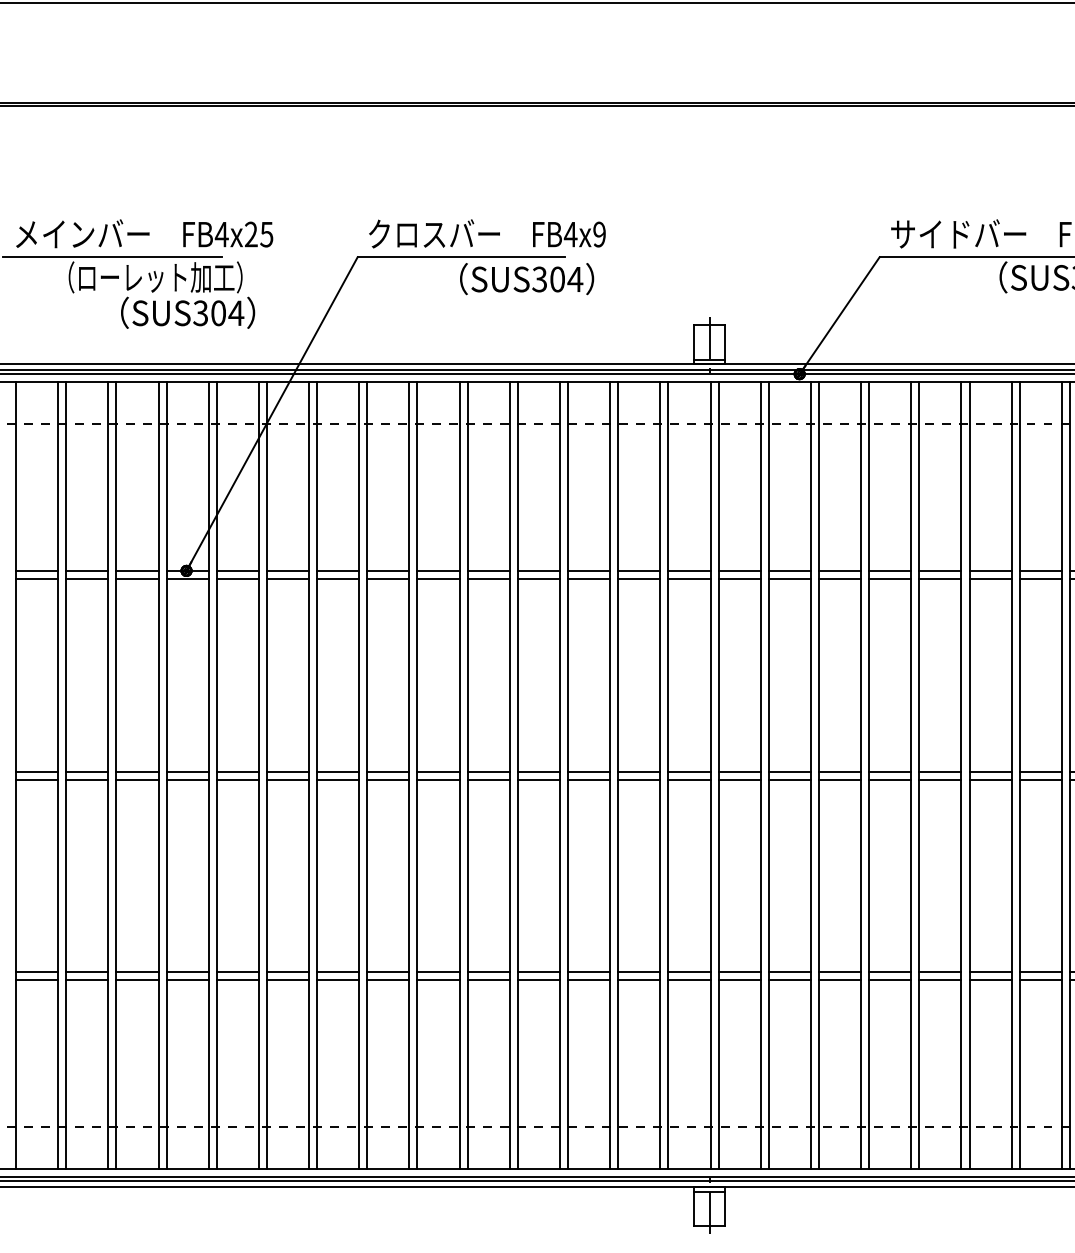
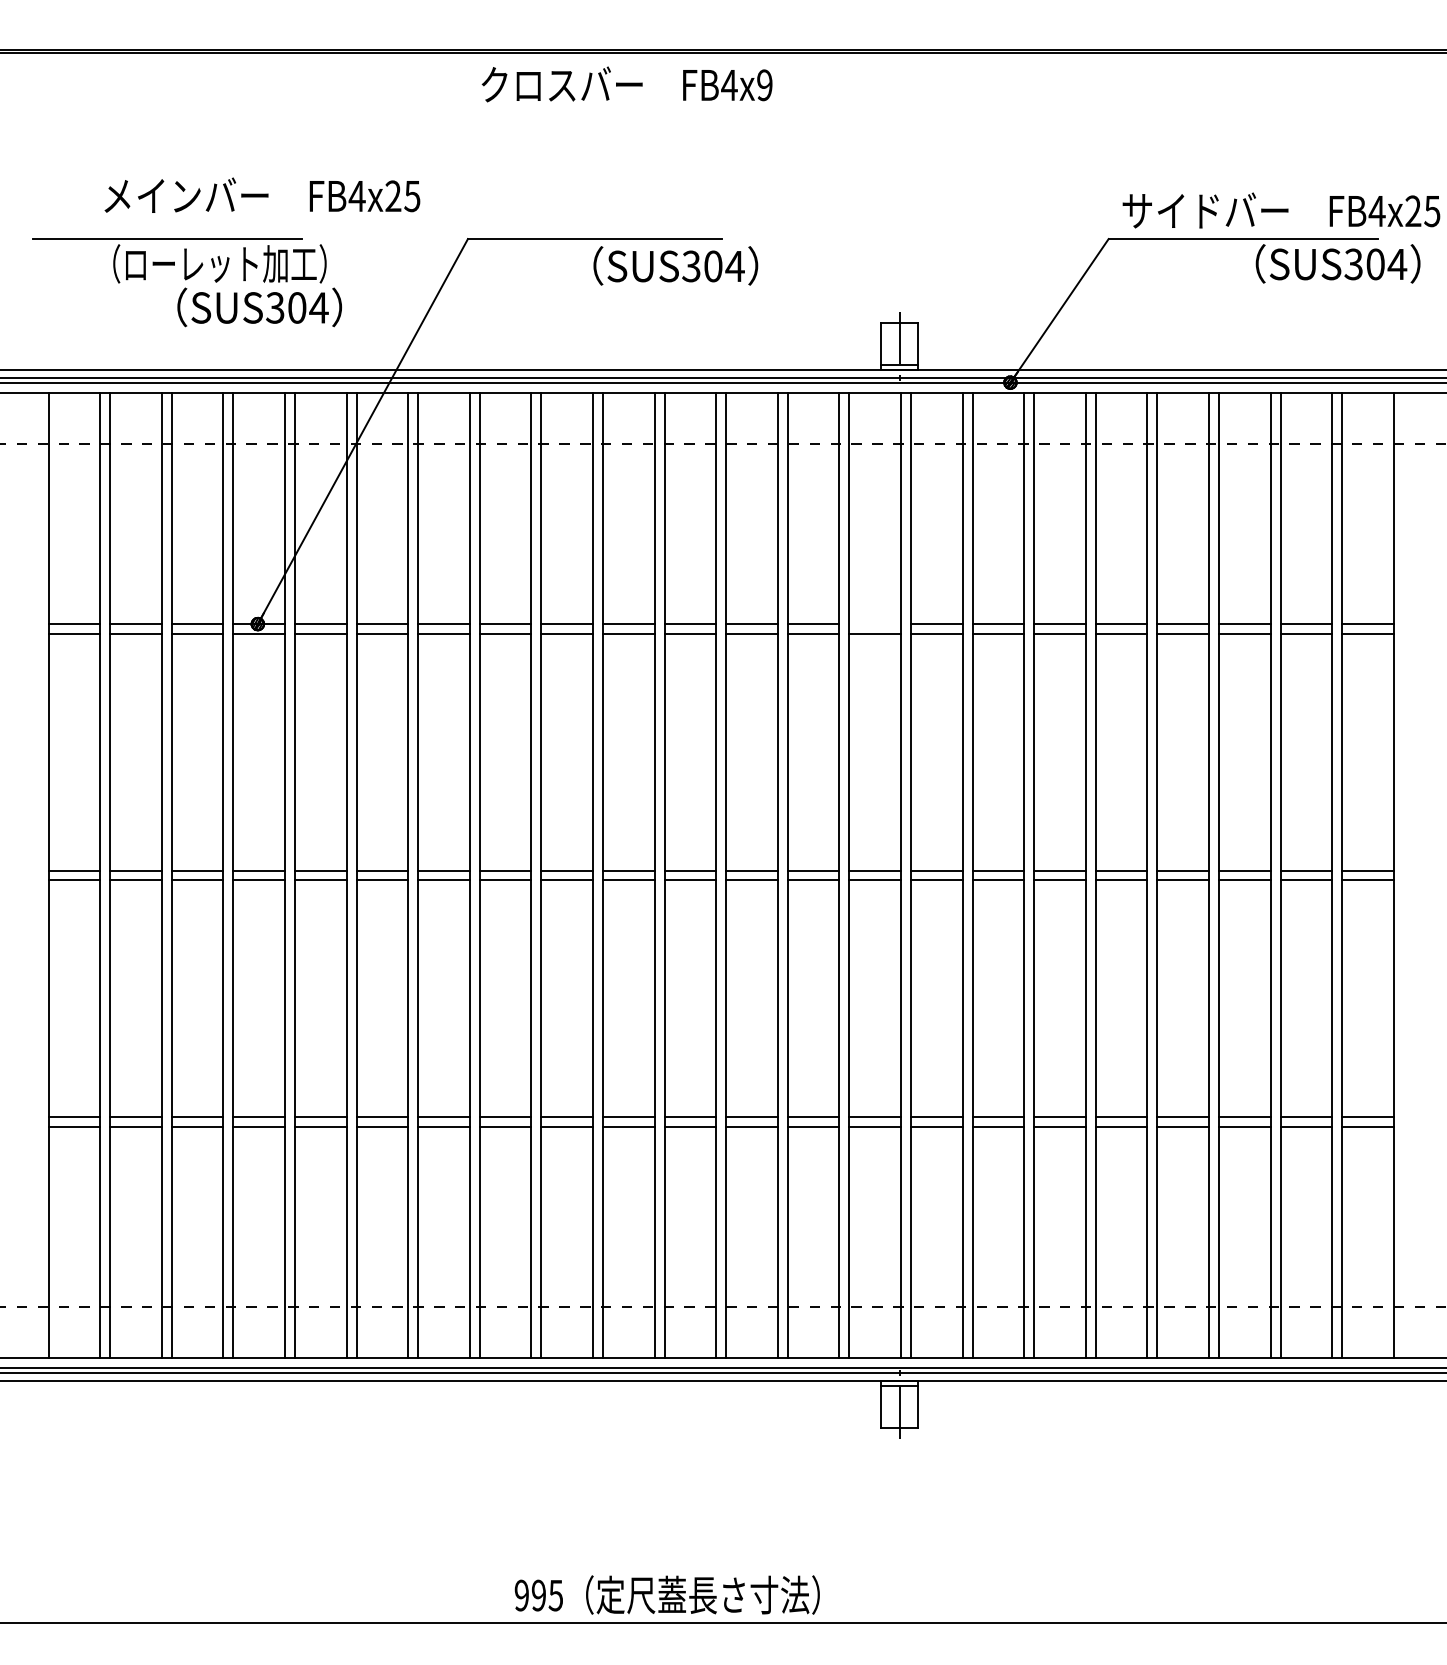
text: (144, 233) -> (262, 194), moved
text: (486, 233) -> (626, 84), moved
line: (689, 571) -> (875, 624), removed

